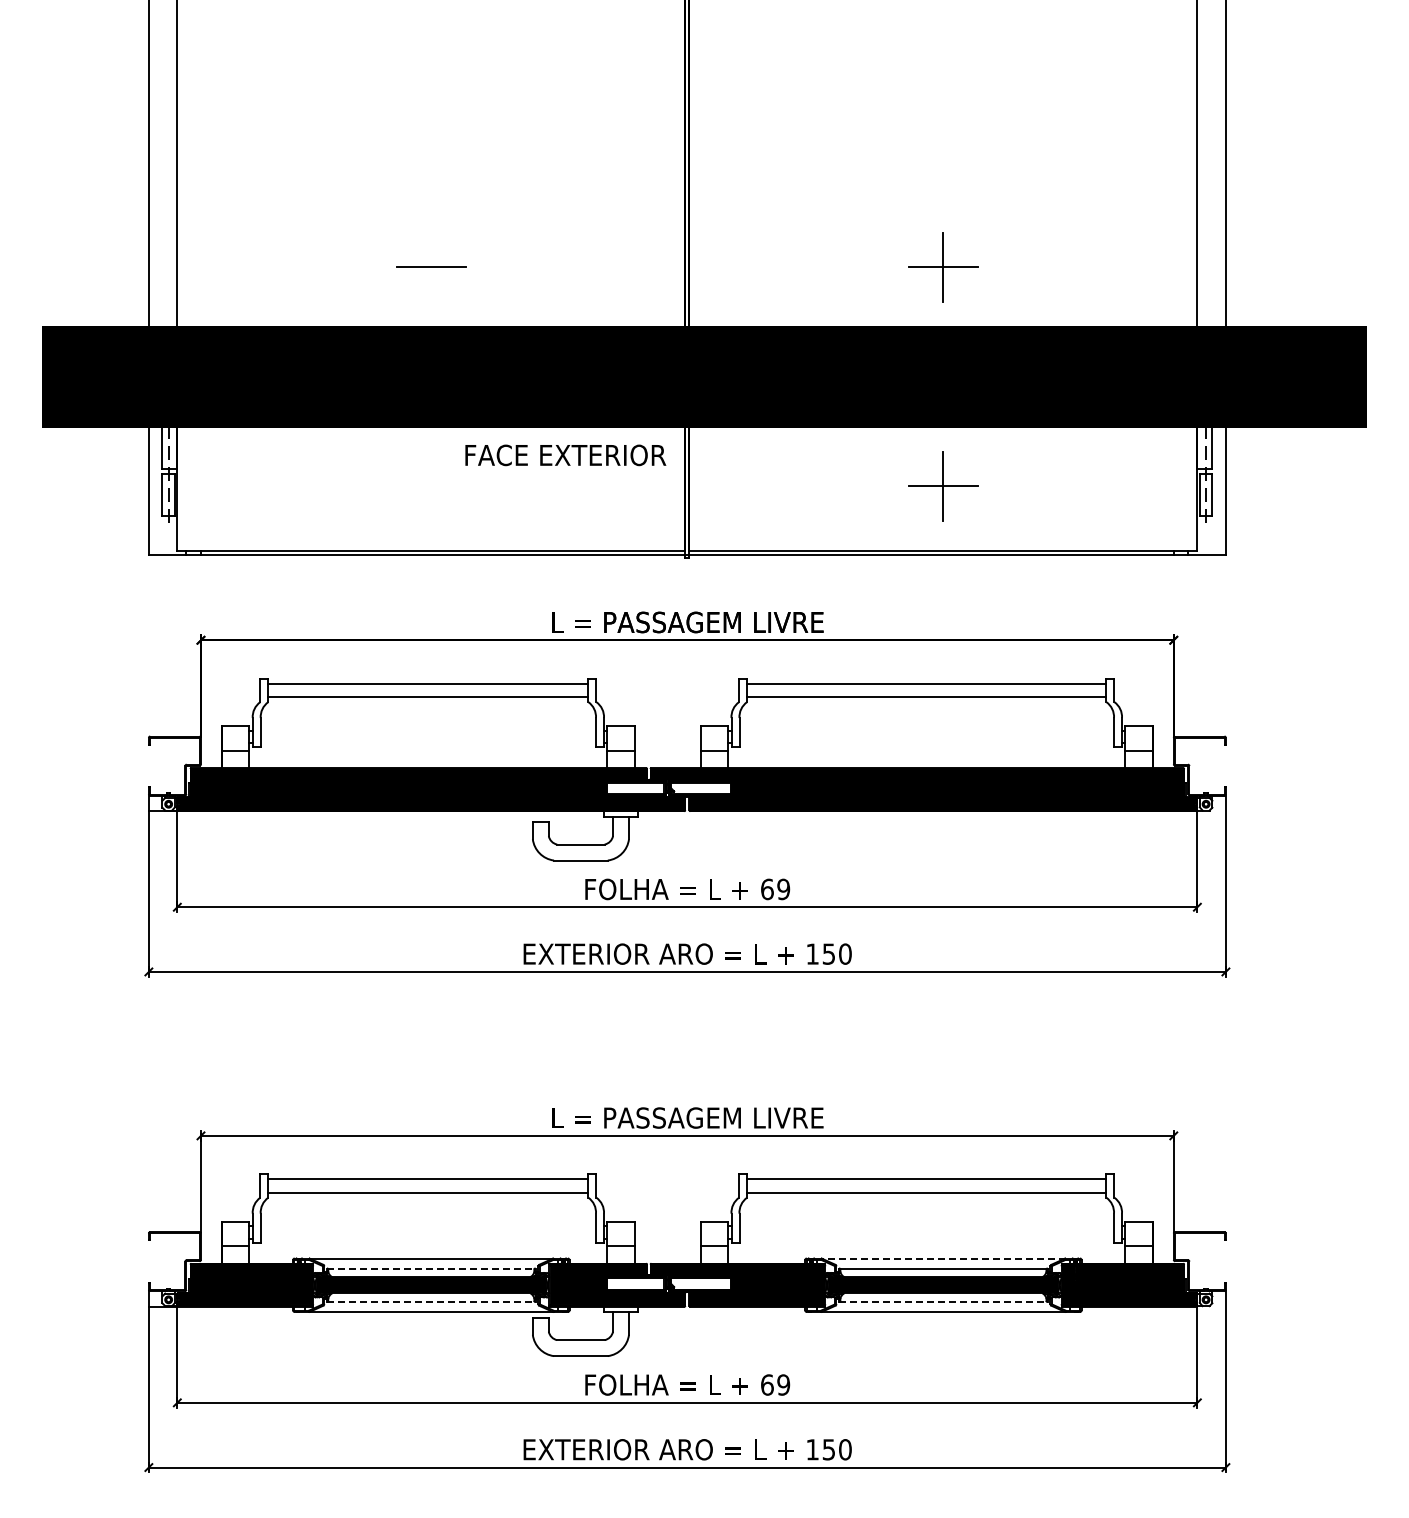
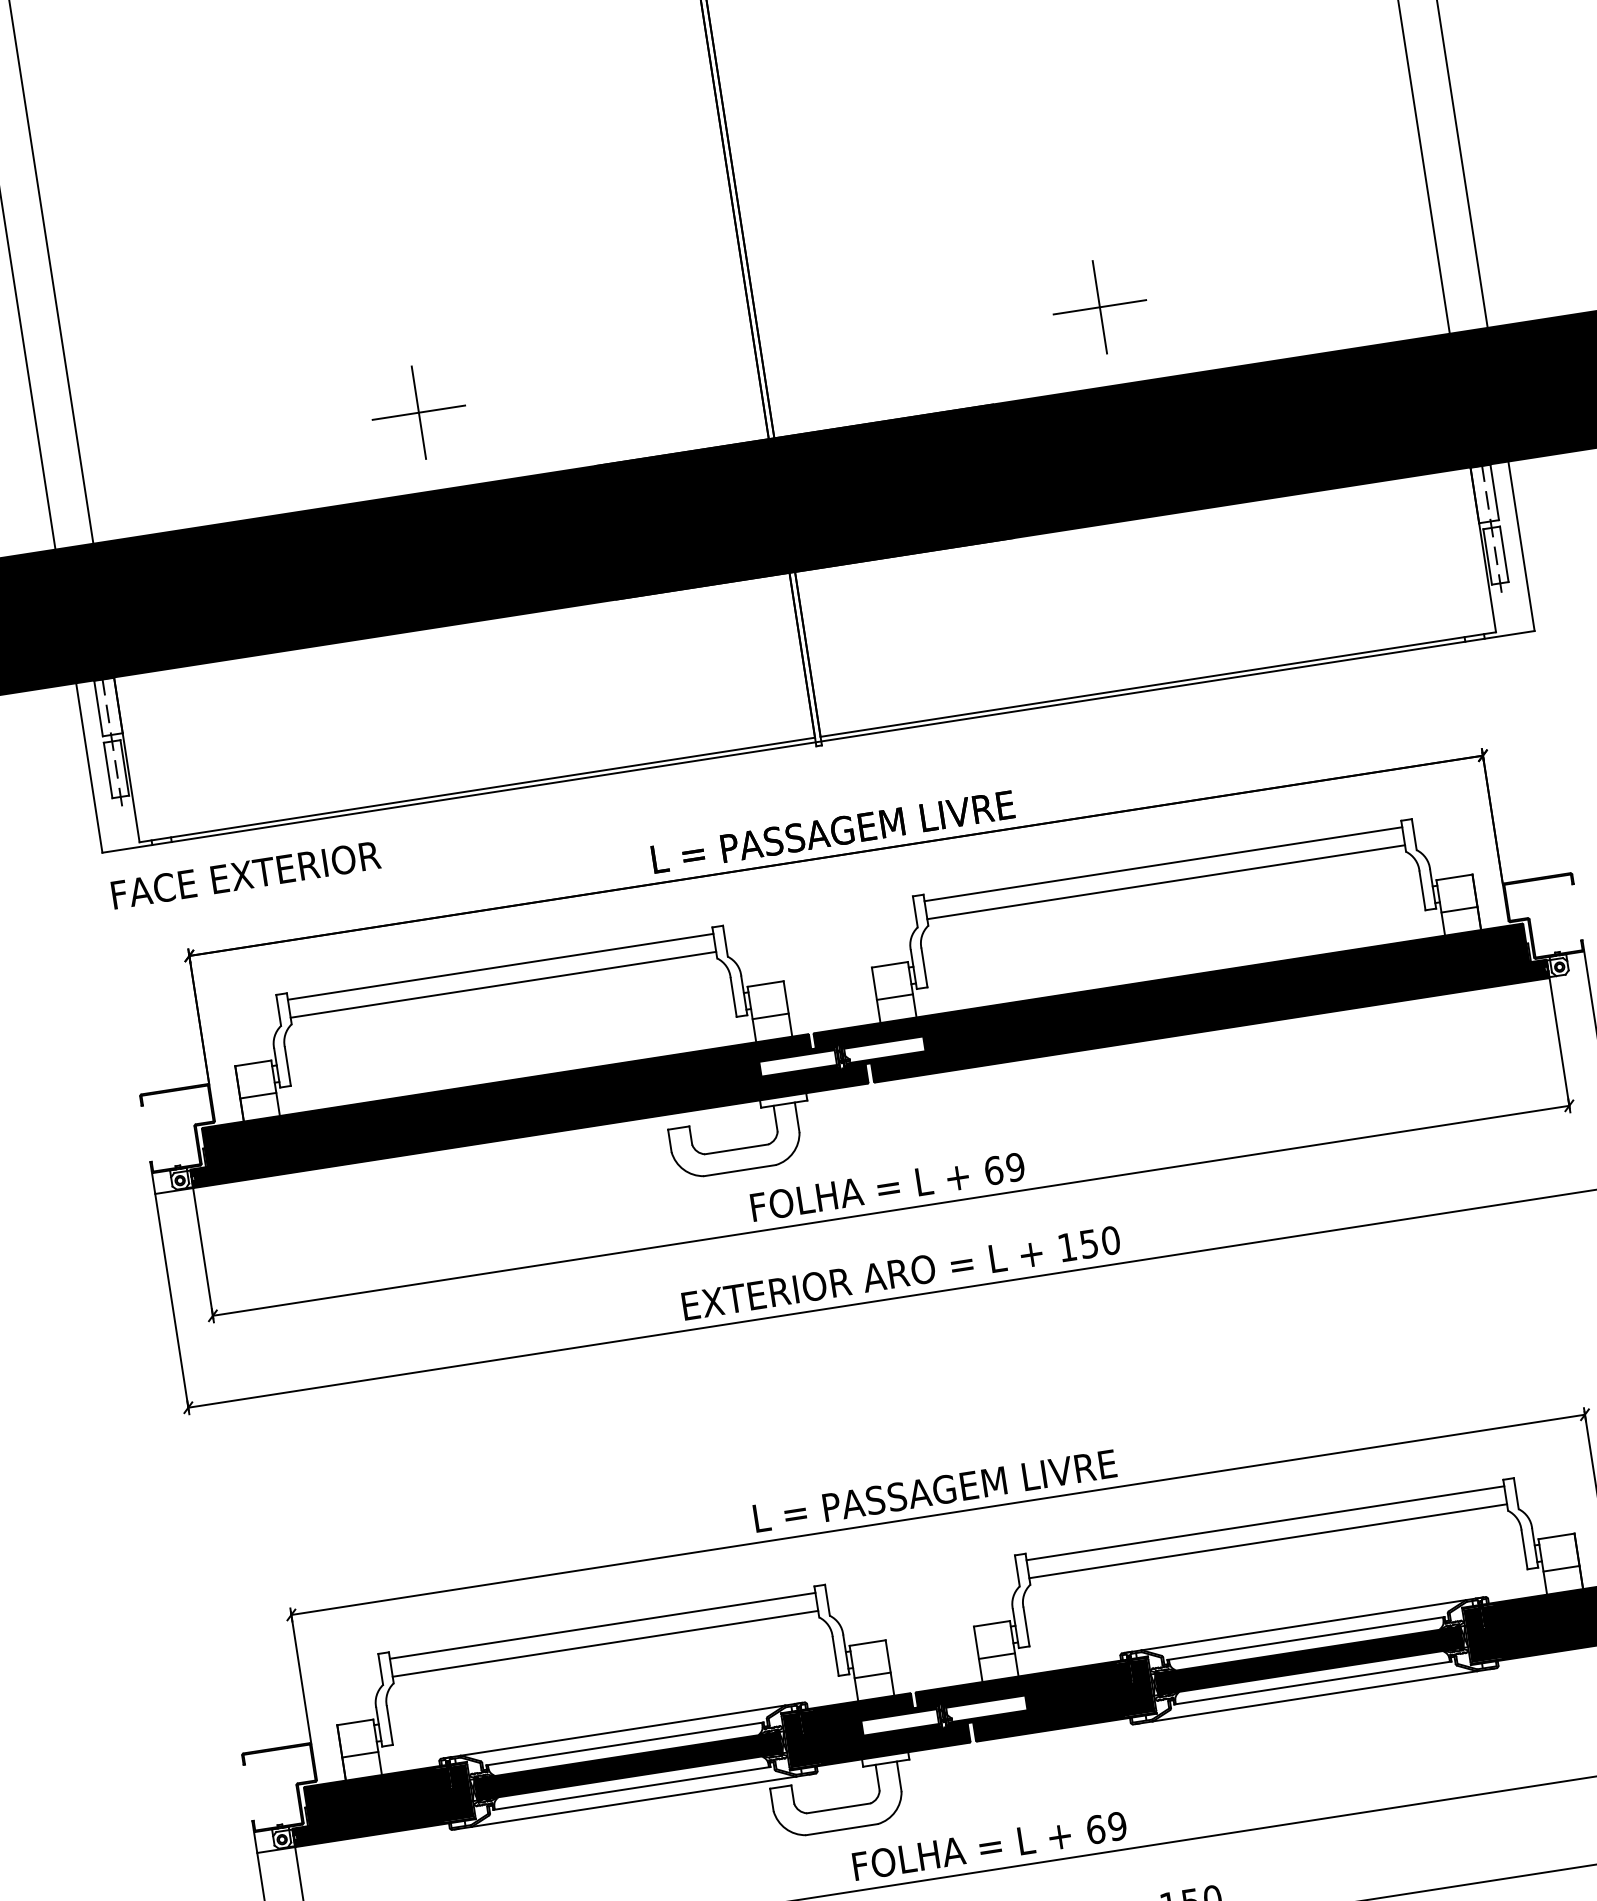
line: (431, 267) -> (419, 412), added
text: (565, 455) -> (245, 875), moved
part: (943, 486) -> (1145, 598), removed
line: (942, 1258) -> (1302, 1625), dashed -> solid
line: (431, 1268) -> (625, 1743), dashed -> solid
line: (431, 1302) -> (632, 1789), dashed -> solid
line: (943, 1302) -> (1313, 1683), dashed -> solid

